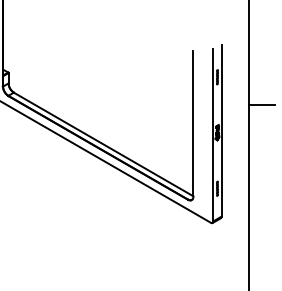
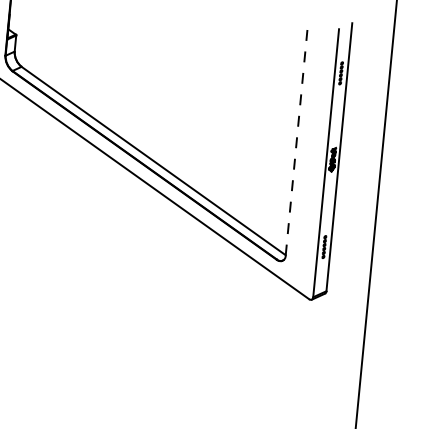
line: (261, 104) -> (405, 122), removed
line: (193, 123) -> (296, 141), solid -> dashed

